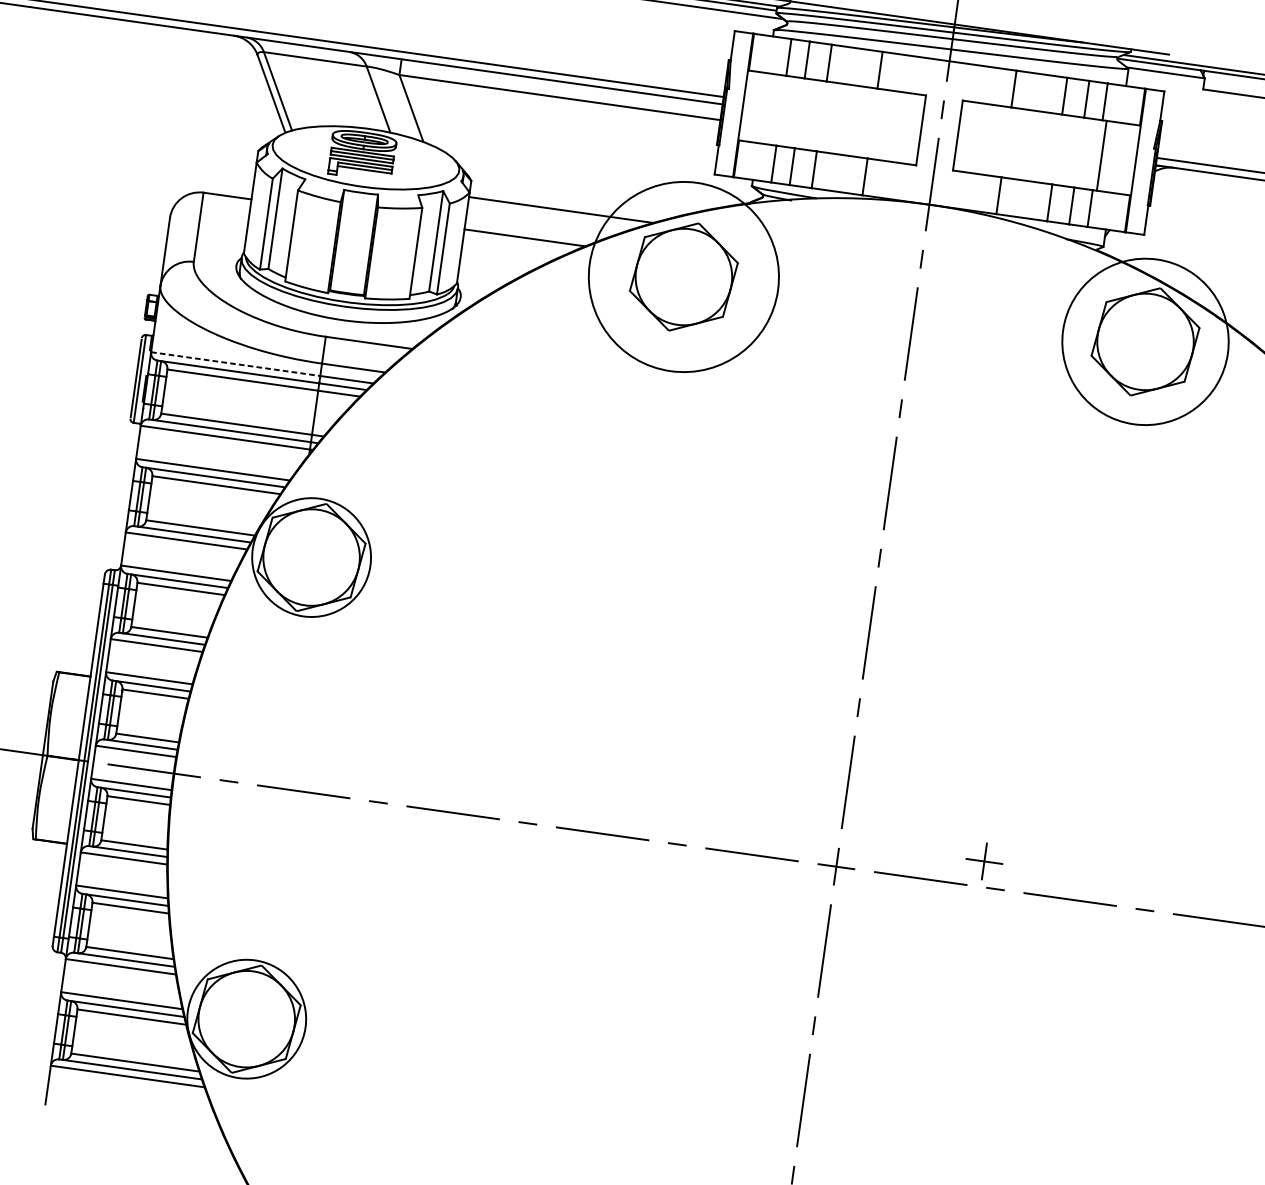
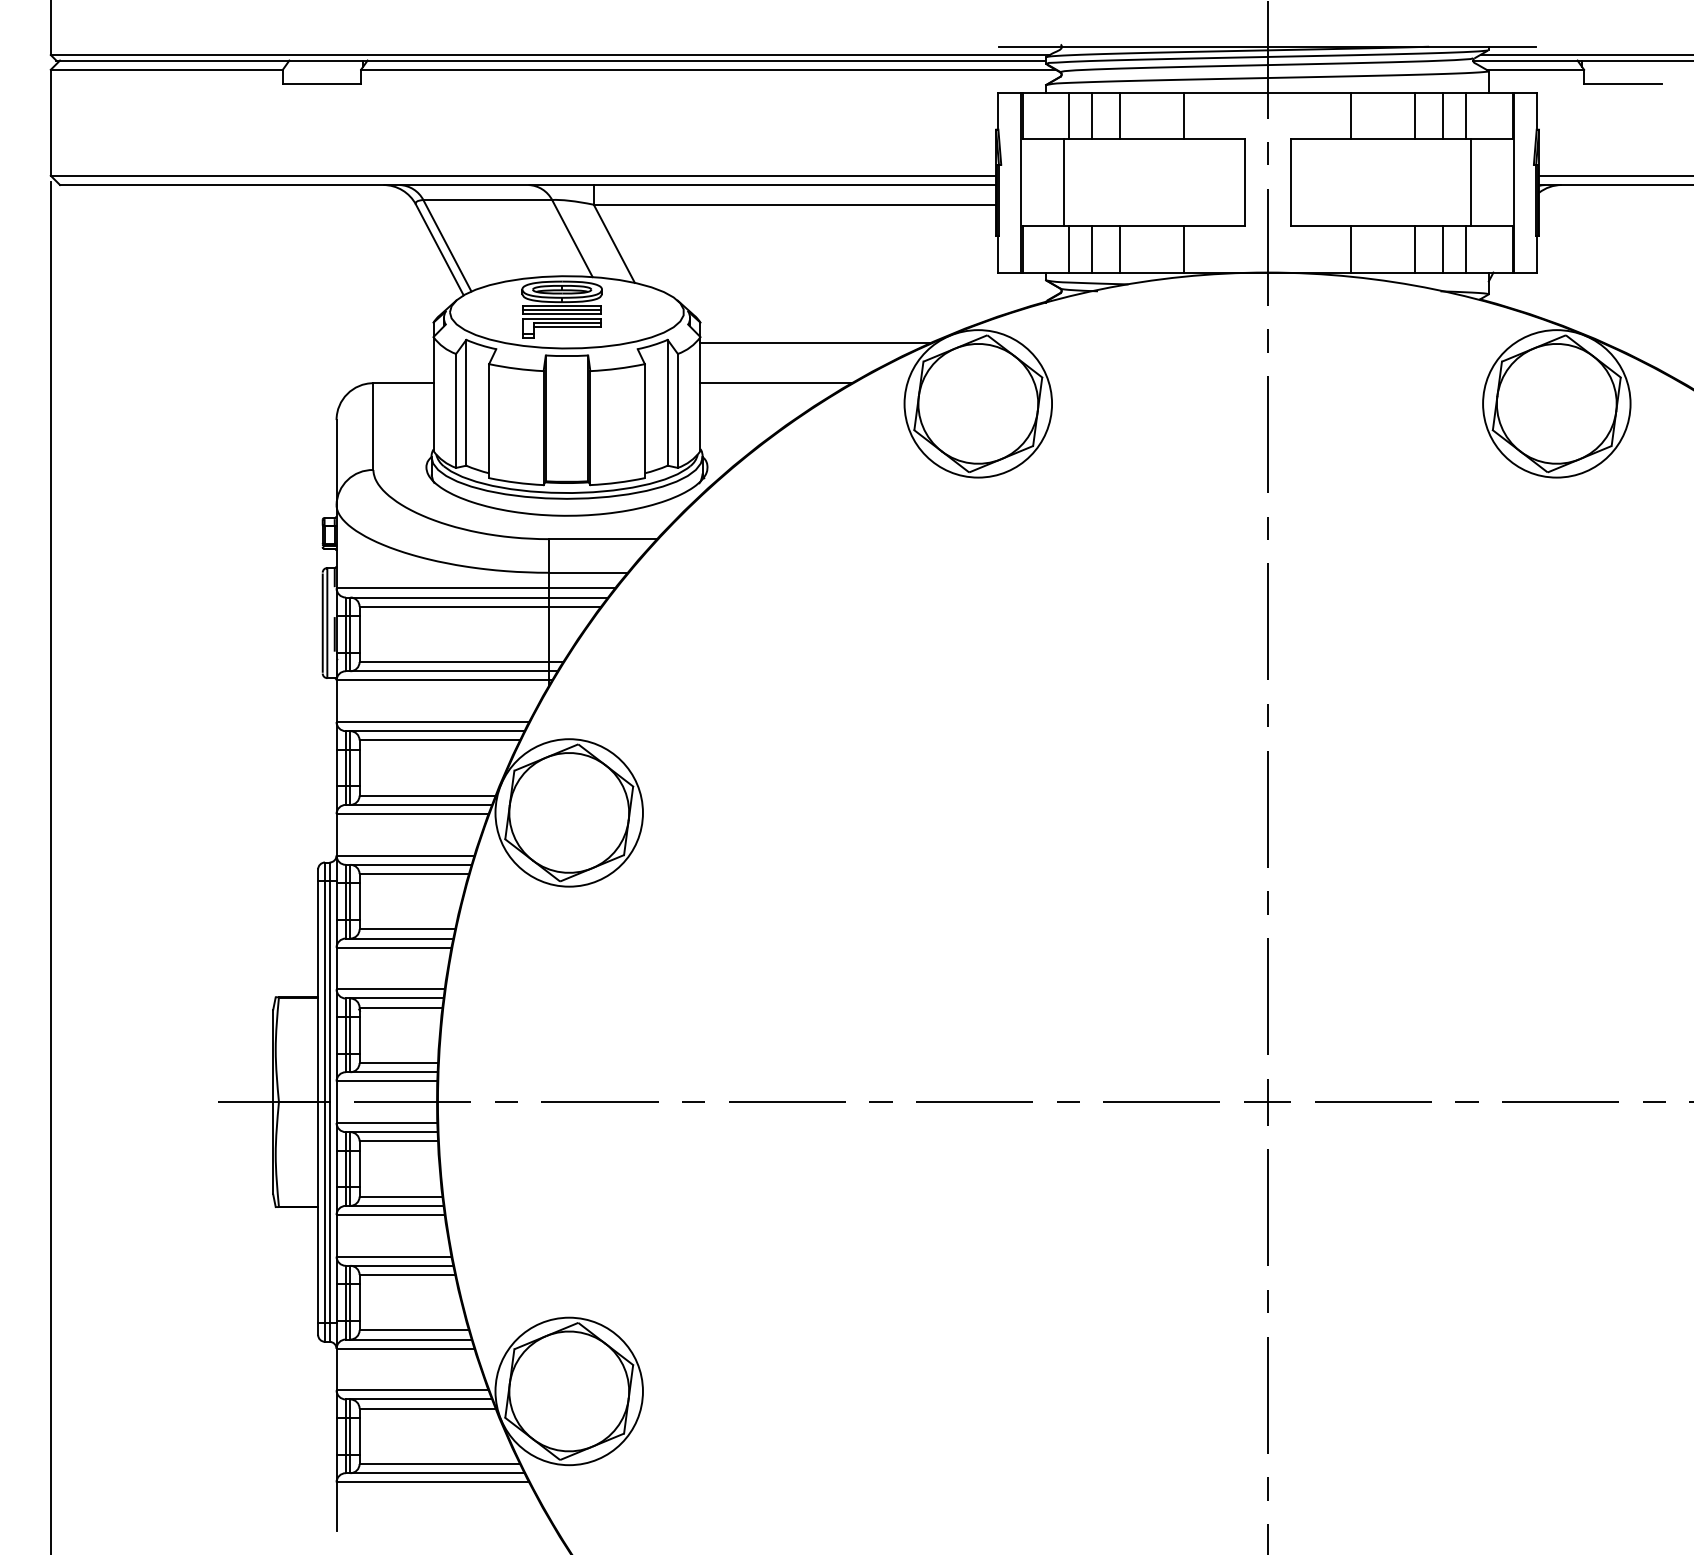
line: (777, 110) -> (1064, 182), added
circle: (684, 276) -> (978, 403), size x0.62
circle: (1145, 341) -> (1556, 403), size x0.71
line: (236, 364) -> (443, 588), dashed -> solid
part: (984, 861) -> (1448, 1070), removed

